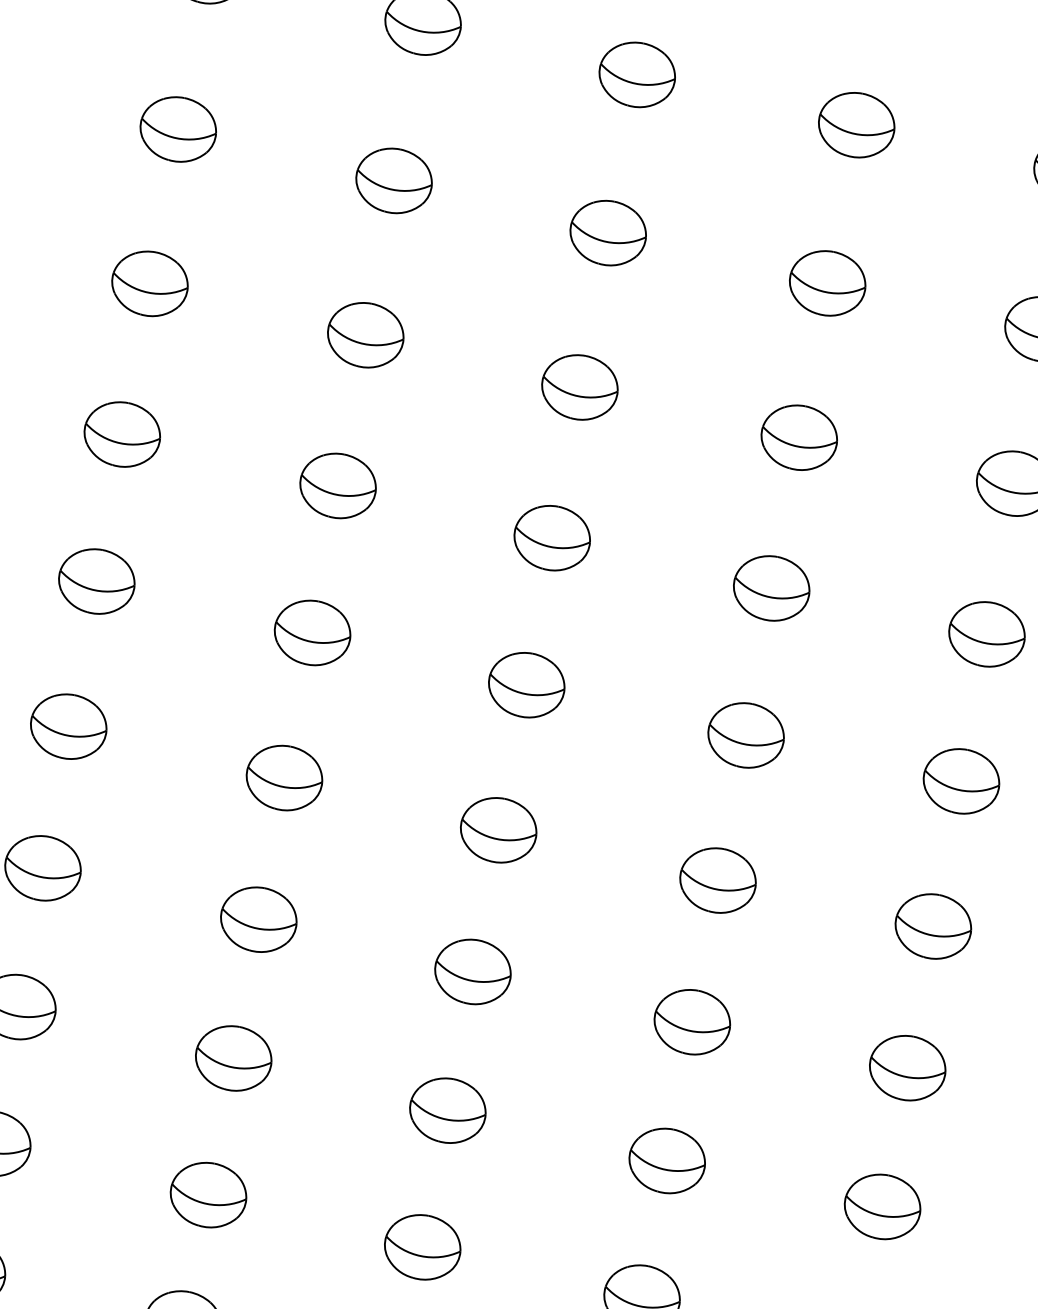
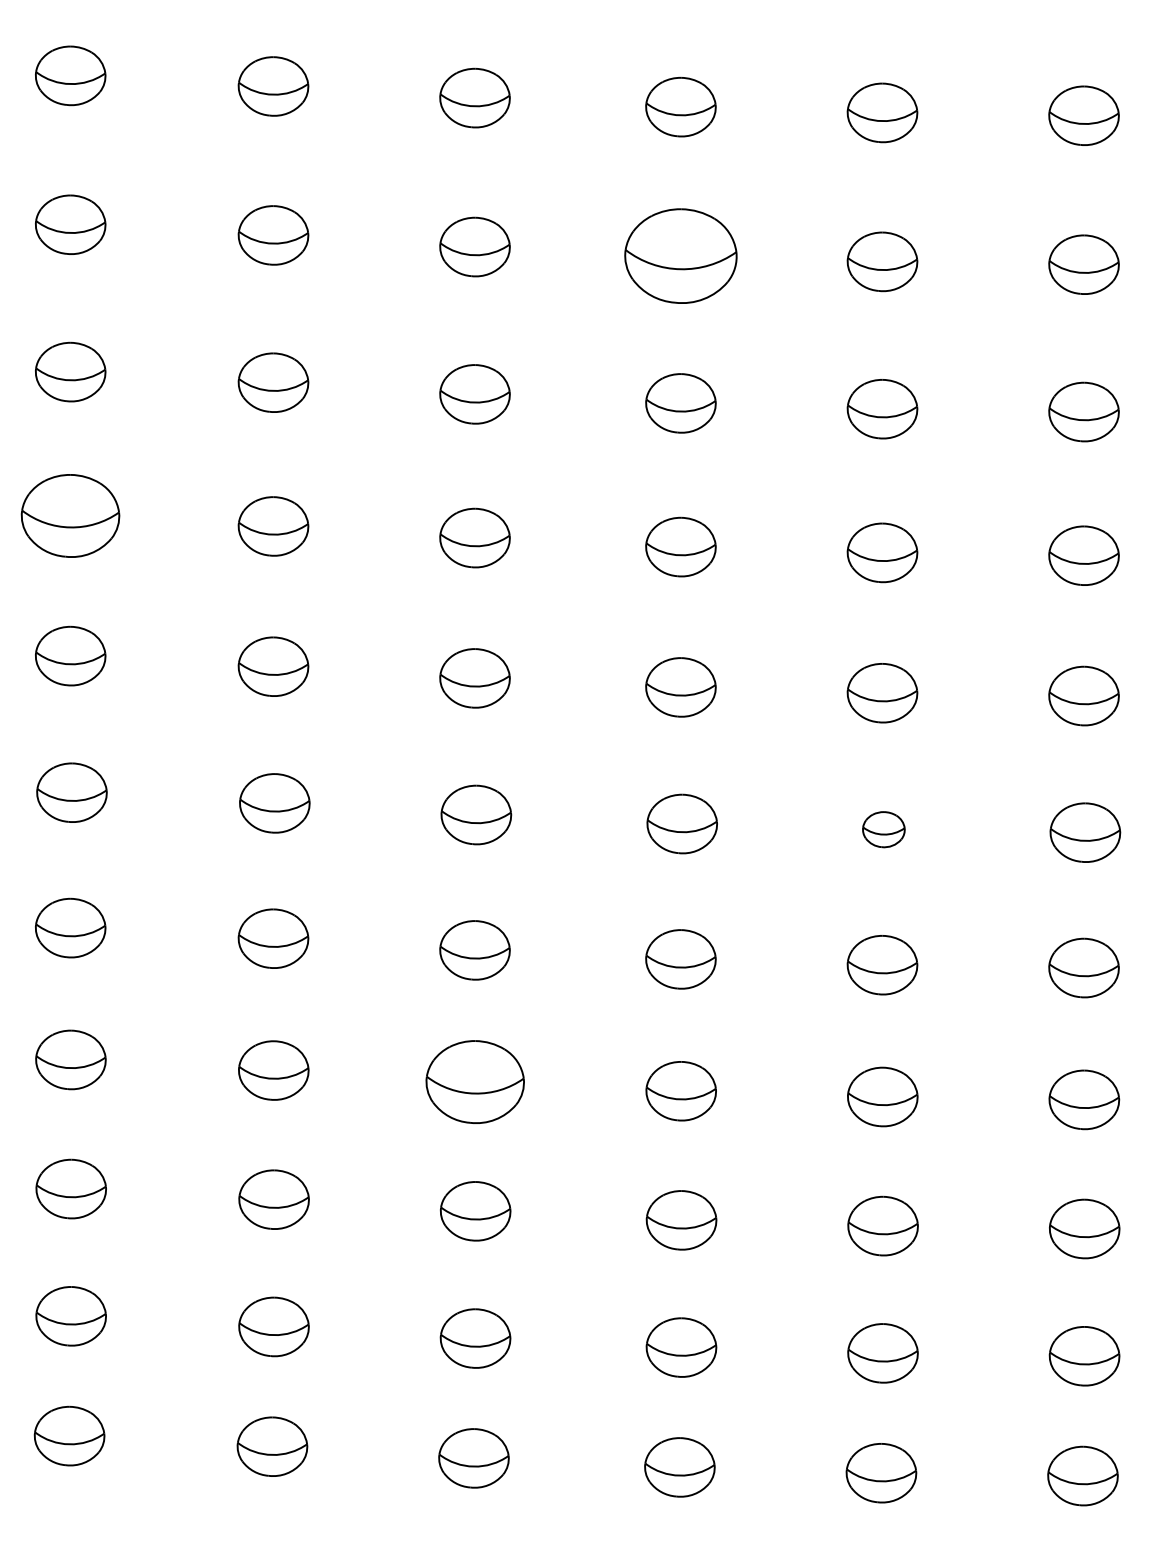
part: (856, 124) -> (680, 255), size x1.6
part: (149, 283) -> (70, 515), size x1.4
part: (961, 780) -> (883, 829), size x0.6
part: (473, 972) -> (475, 1082), size x1.4

